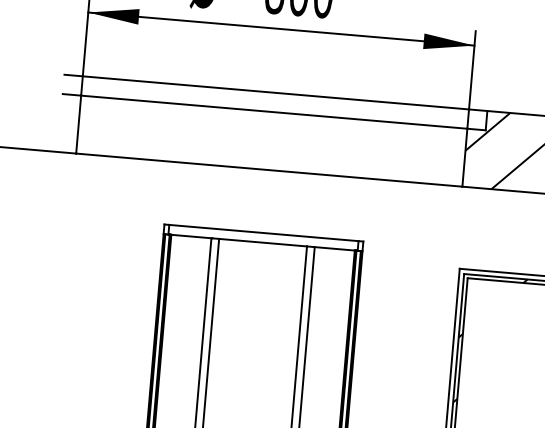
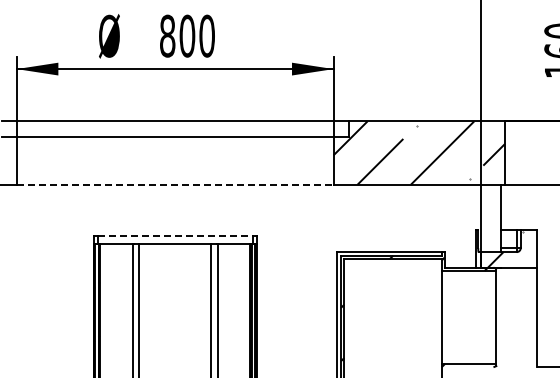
line: (269, 169) -> (175, 184), solid -> dashed
line: (264, 233) -> (175, 236), solid -> dashed

